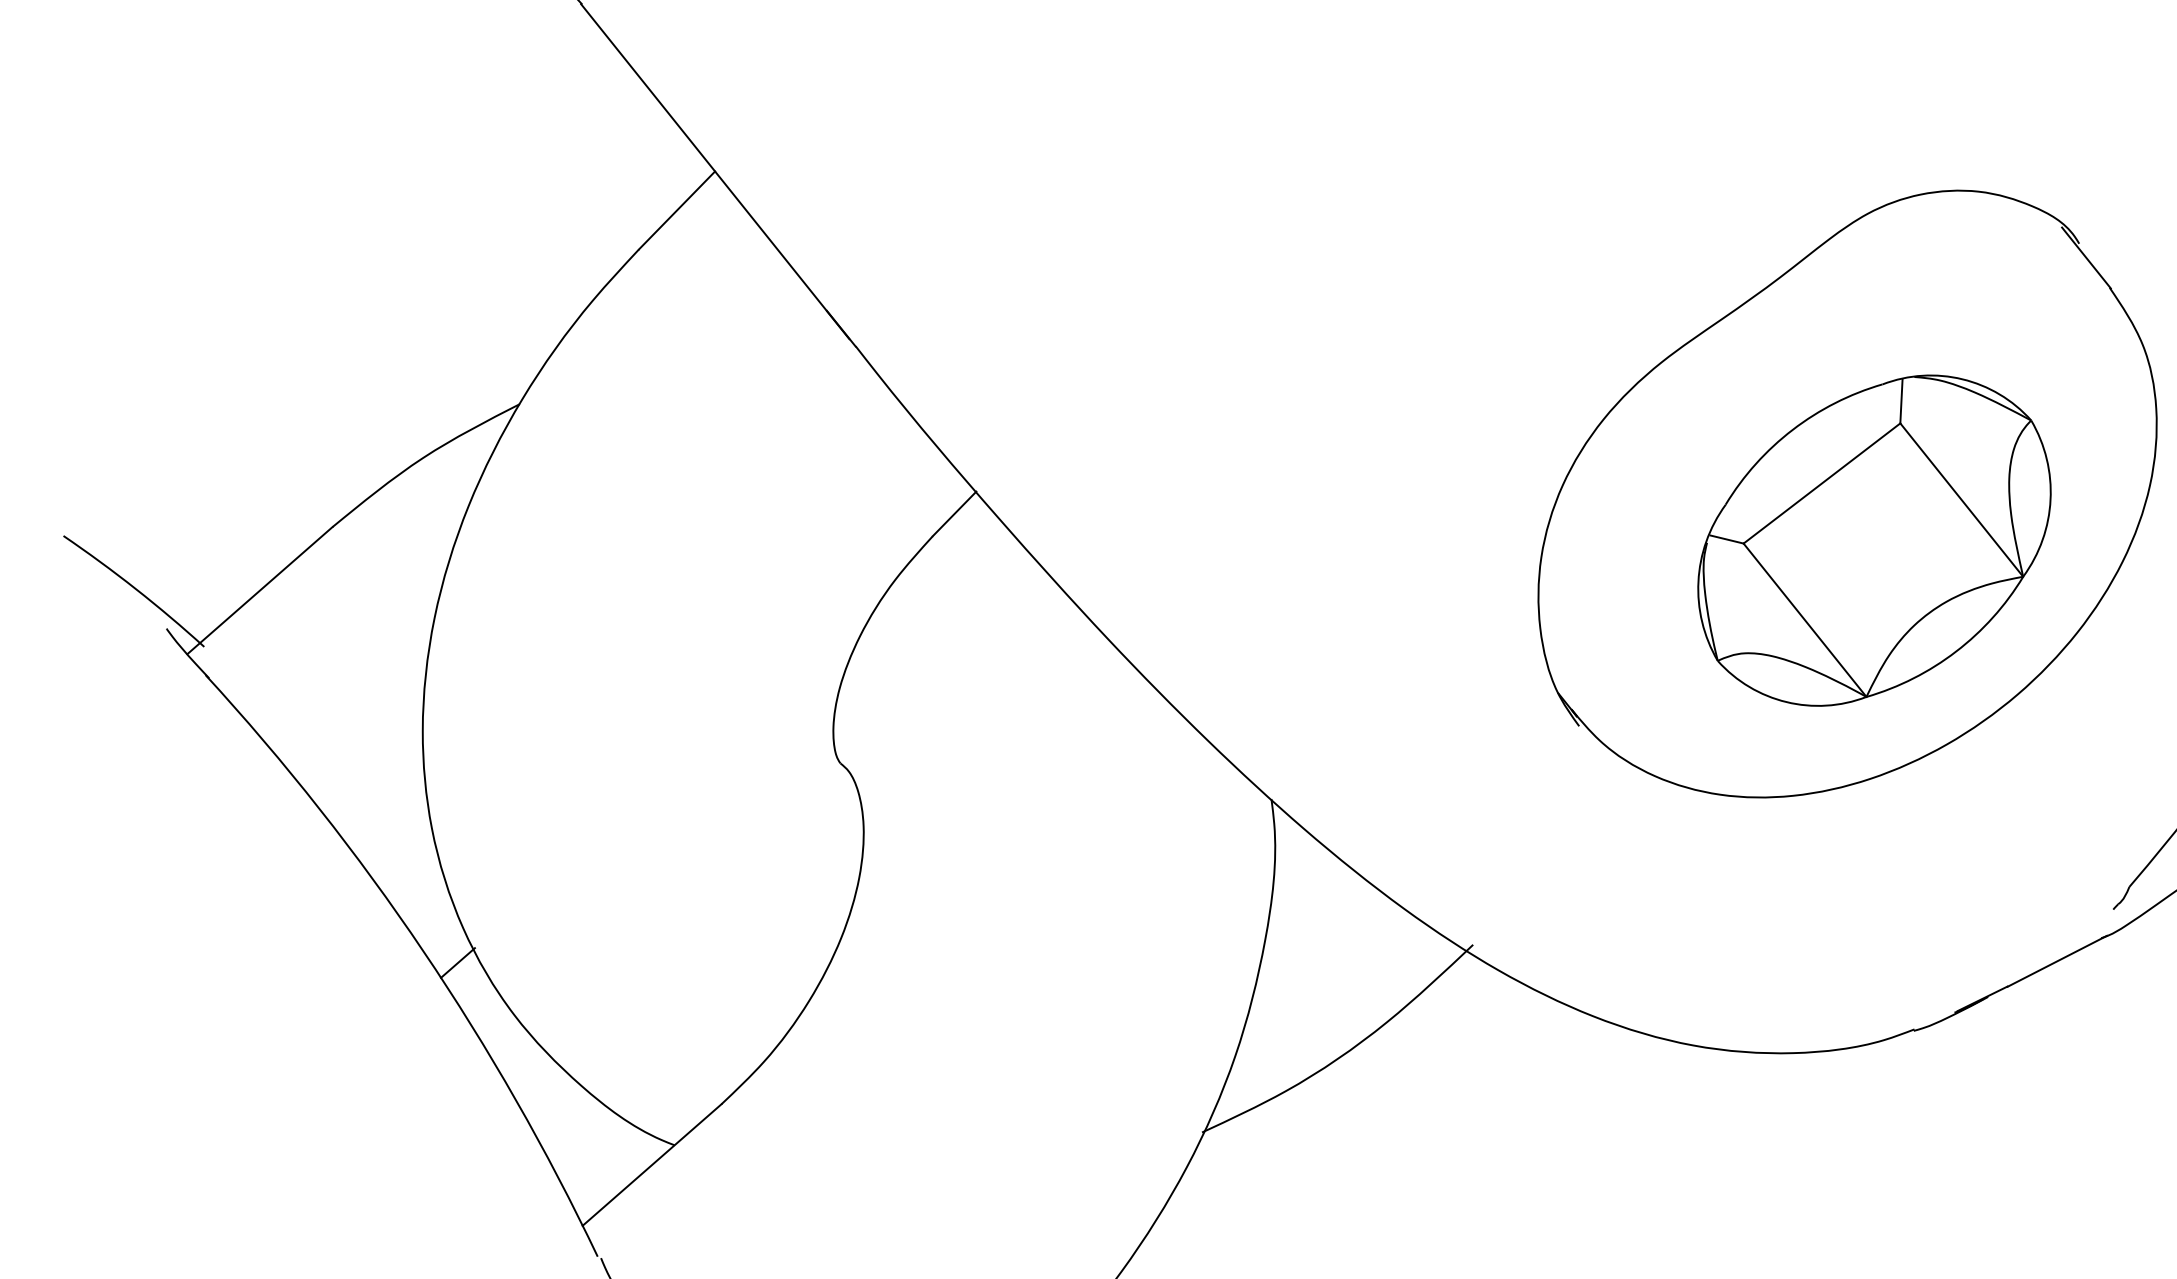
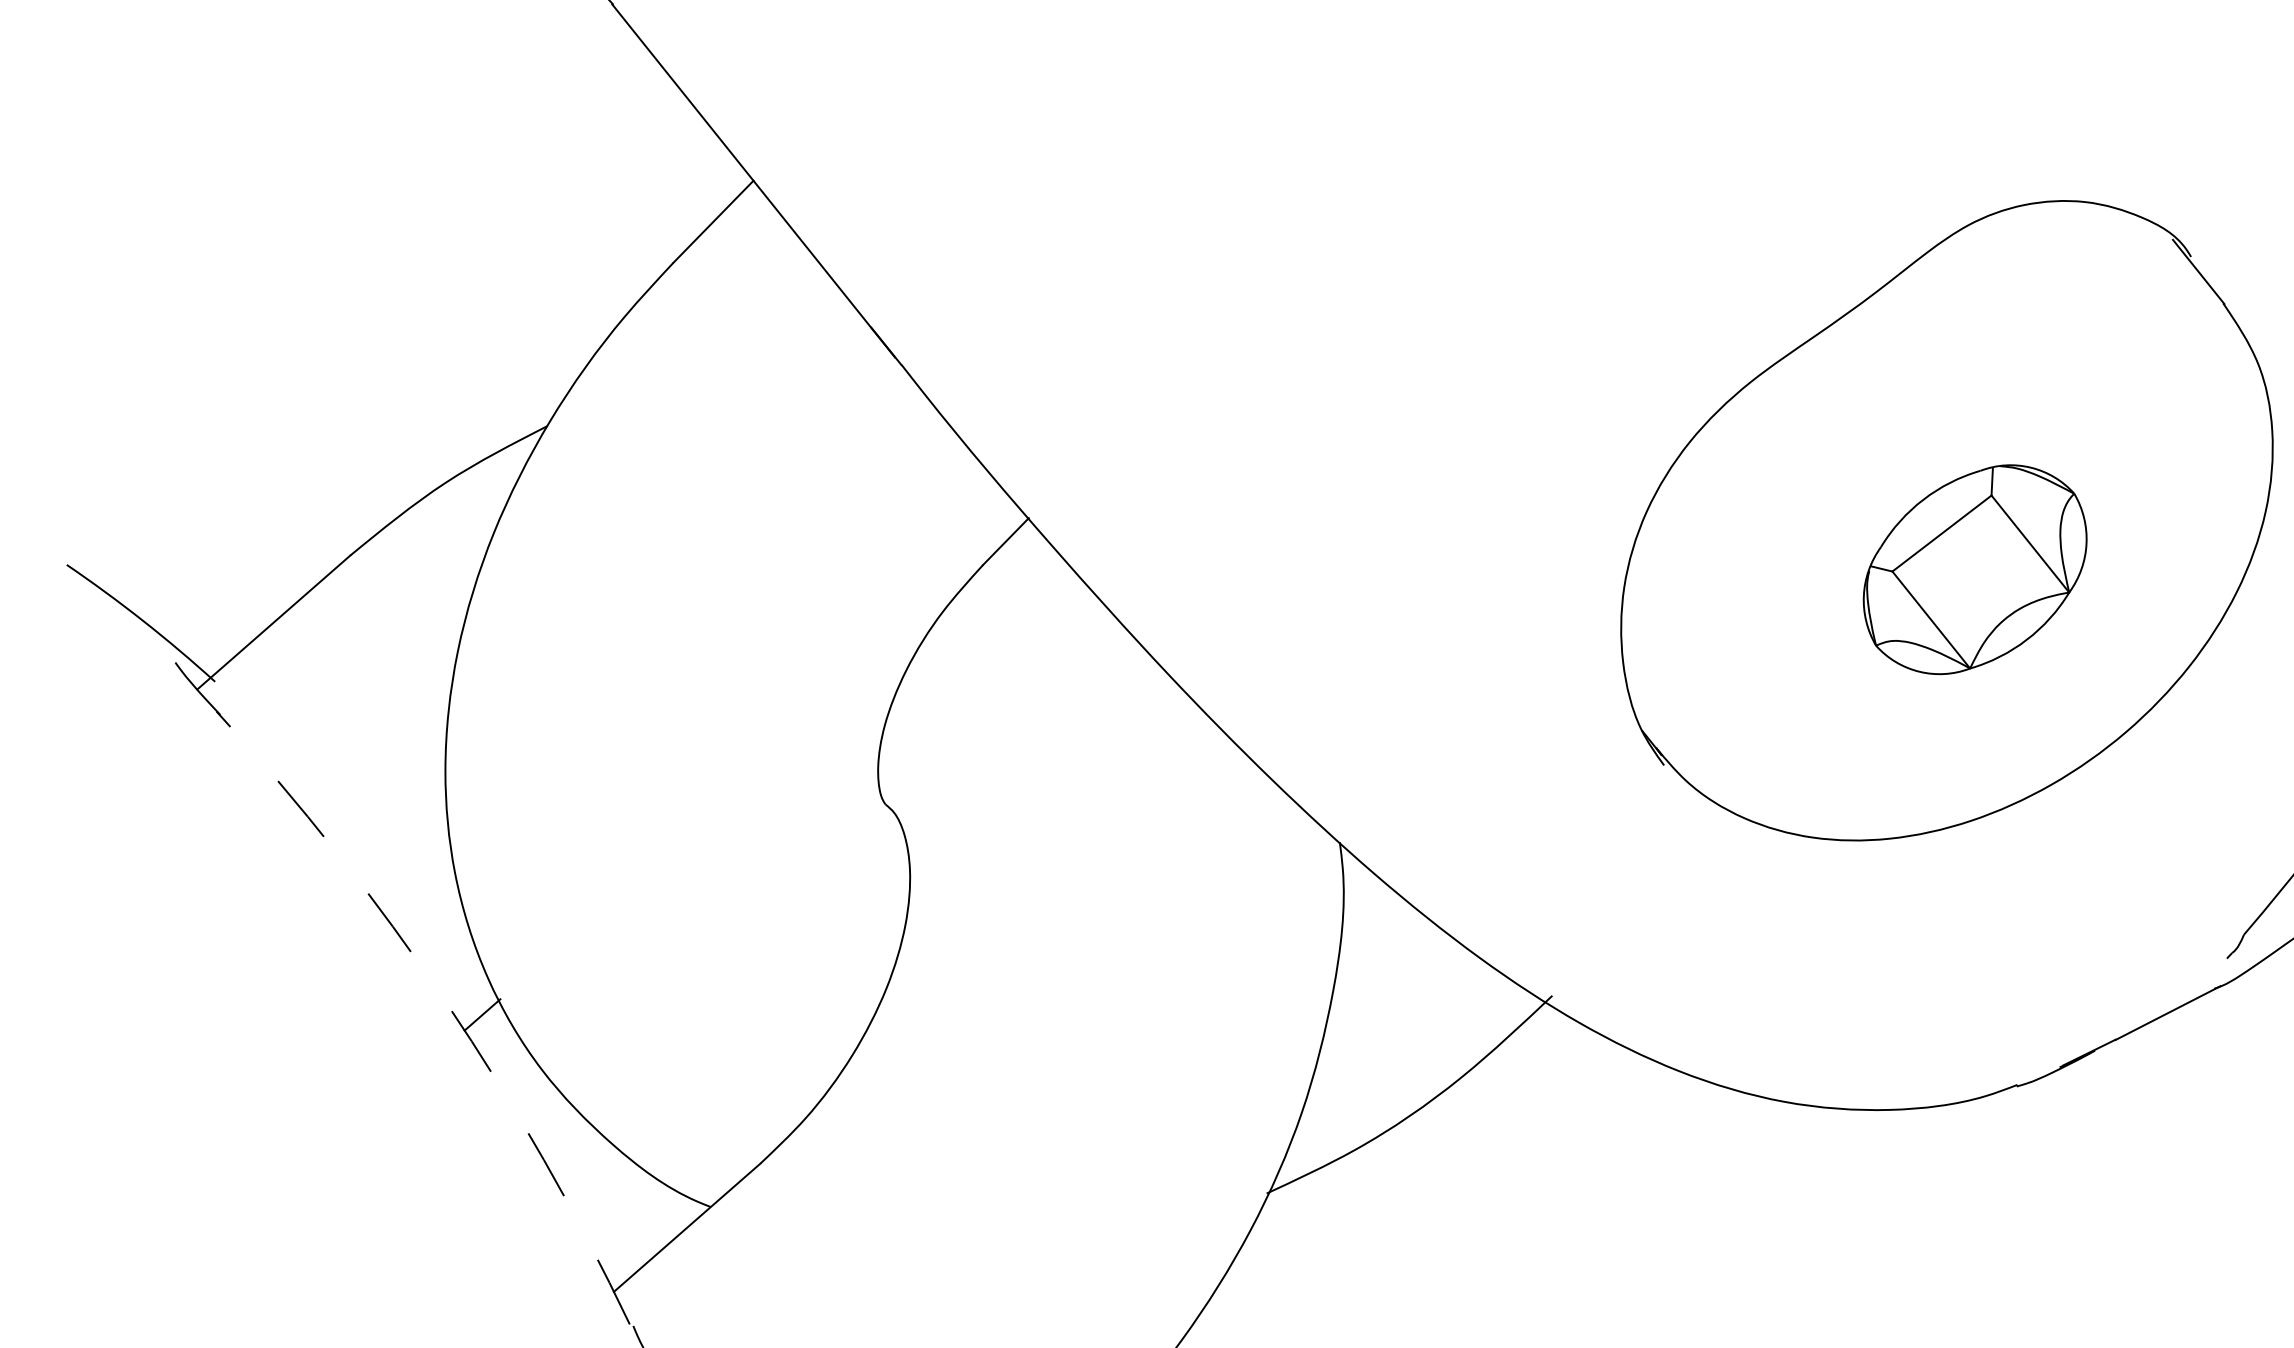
part: (1873, 540) -> (1974, 569), size x0.6
arc: (423, 951) -> (446, 1002), solid -> dashed

